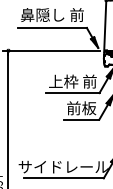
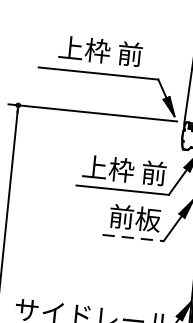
text: (51, 14) -> (99, 50), 鼻隠し 前 -> 上枠 前
line: (81, 119) -> (132, 237), solid -> dashed

